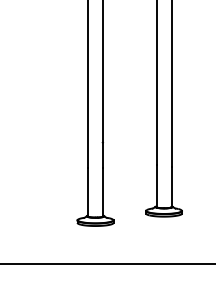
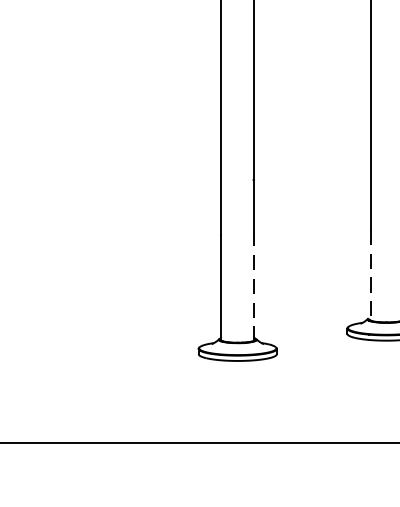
line: (156, 187) -> (370, 277), solid -> dashed
line: (102, 192) -> (252, 288), solid -> dashed

